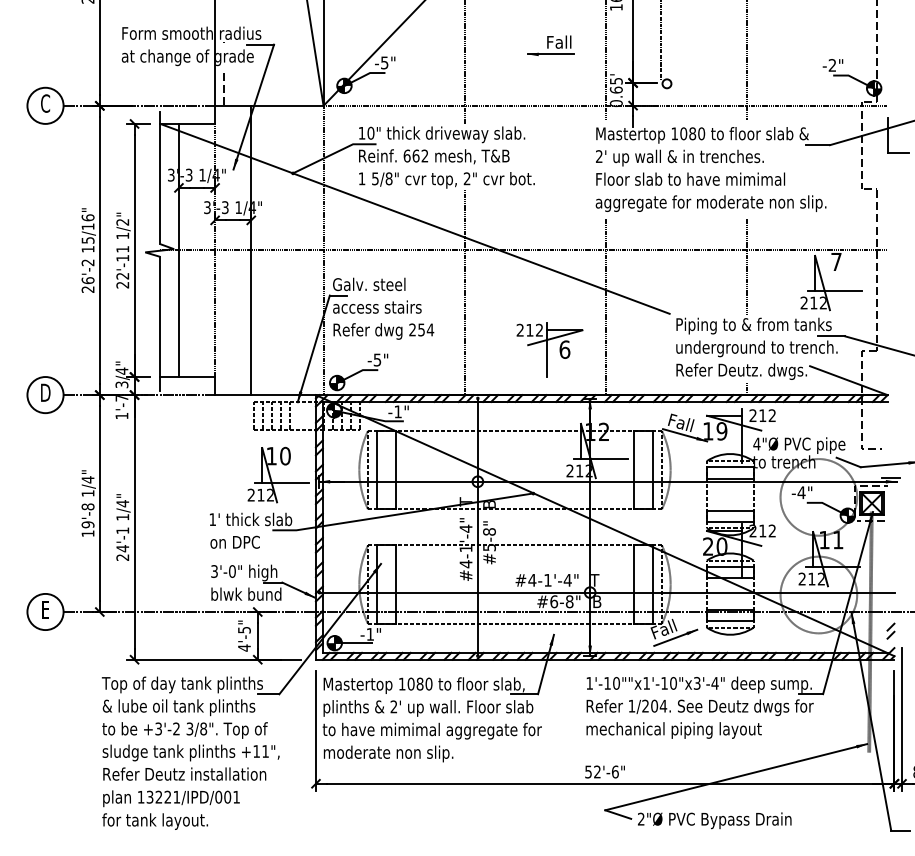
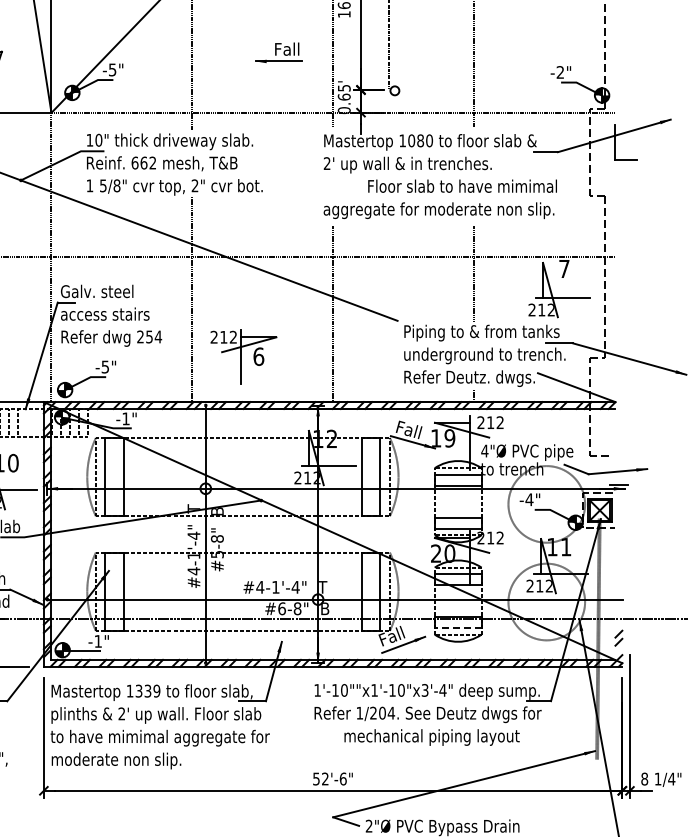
text: (690, 178) -> (462, 185), moved
part: (549, 349) -> (243, 356), moved
line: (729, 621) -> (457, 628), solid -> dashed
text: (419, 683) -> (147, 690), 1080 -> 1339
text: (673, 730) -> (431, 737), moved

